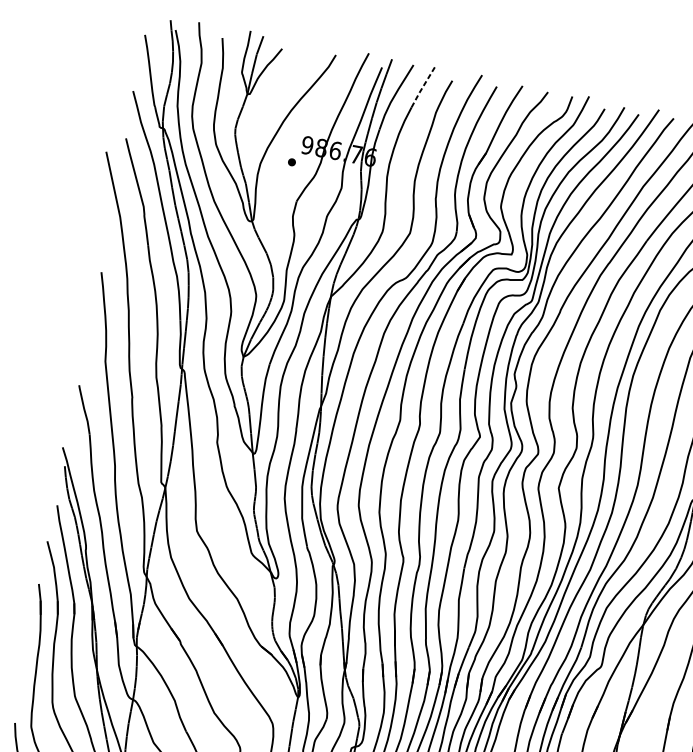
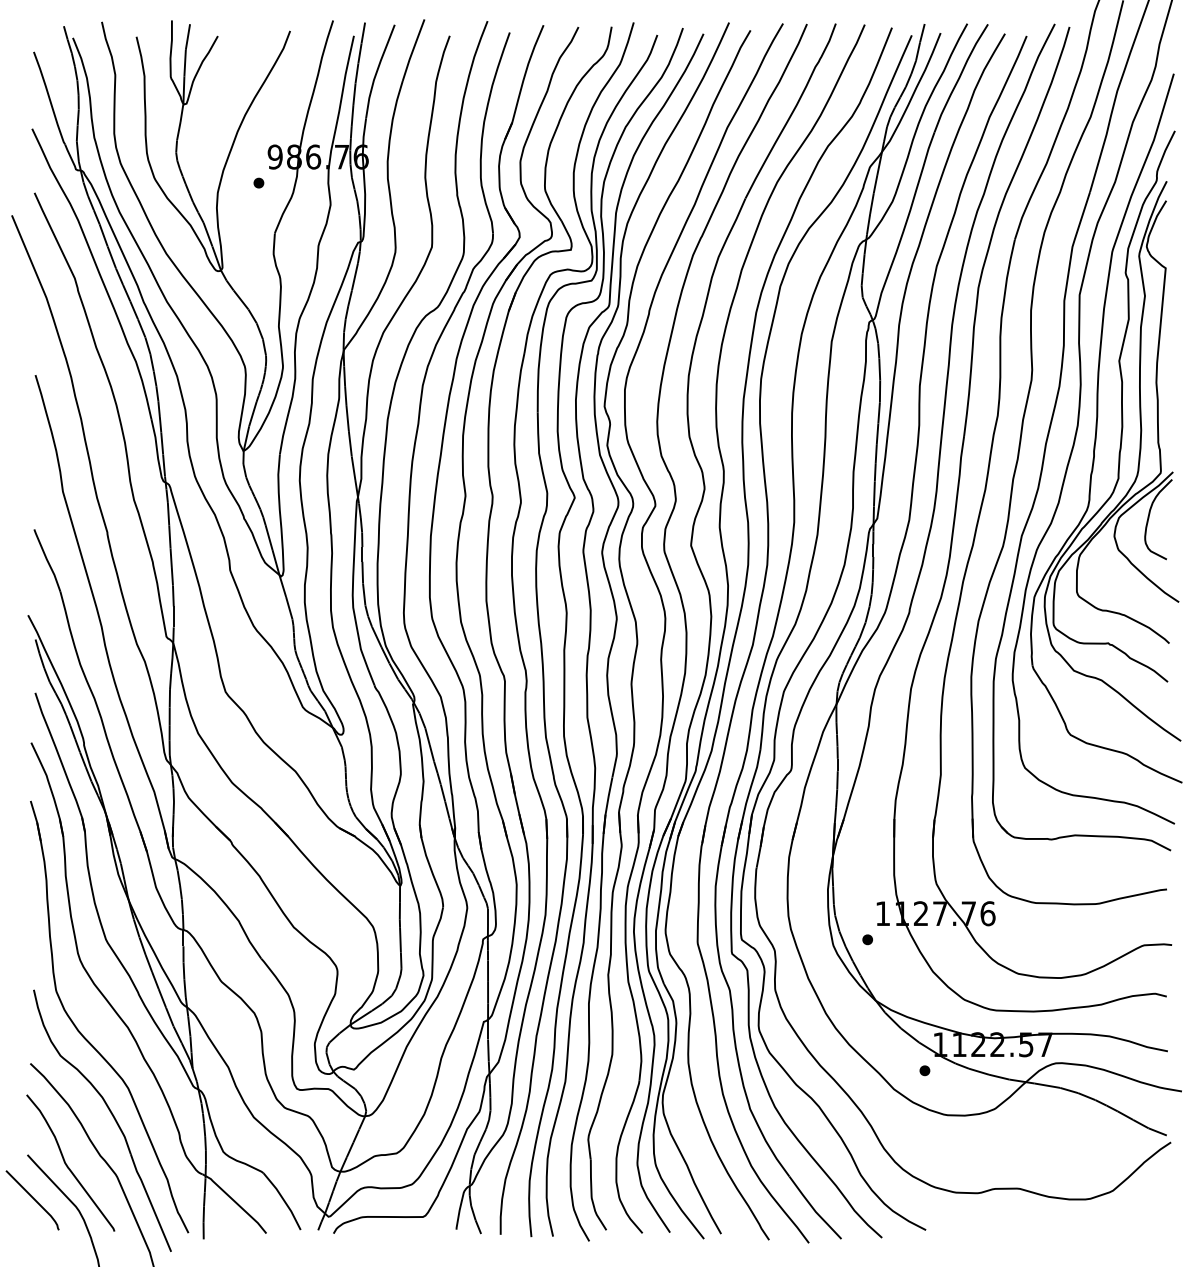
line: (423, 85) -> (413, 49), dashed -> solid

